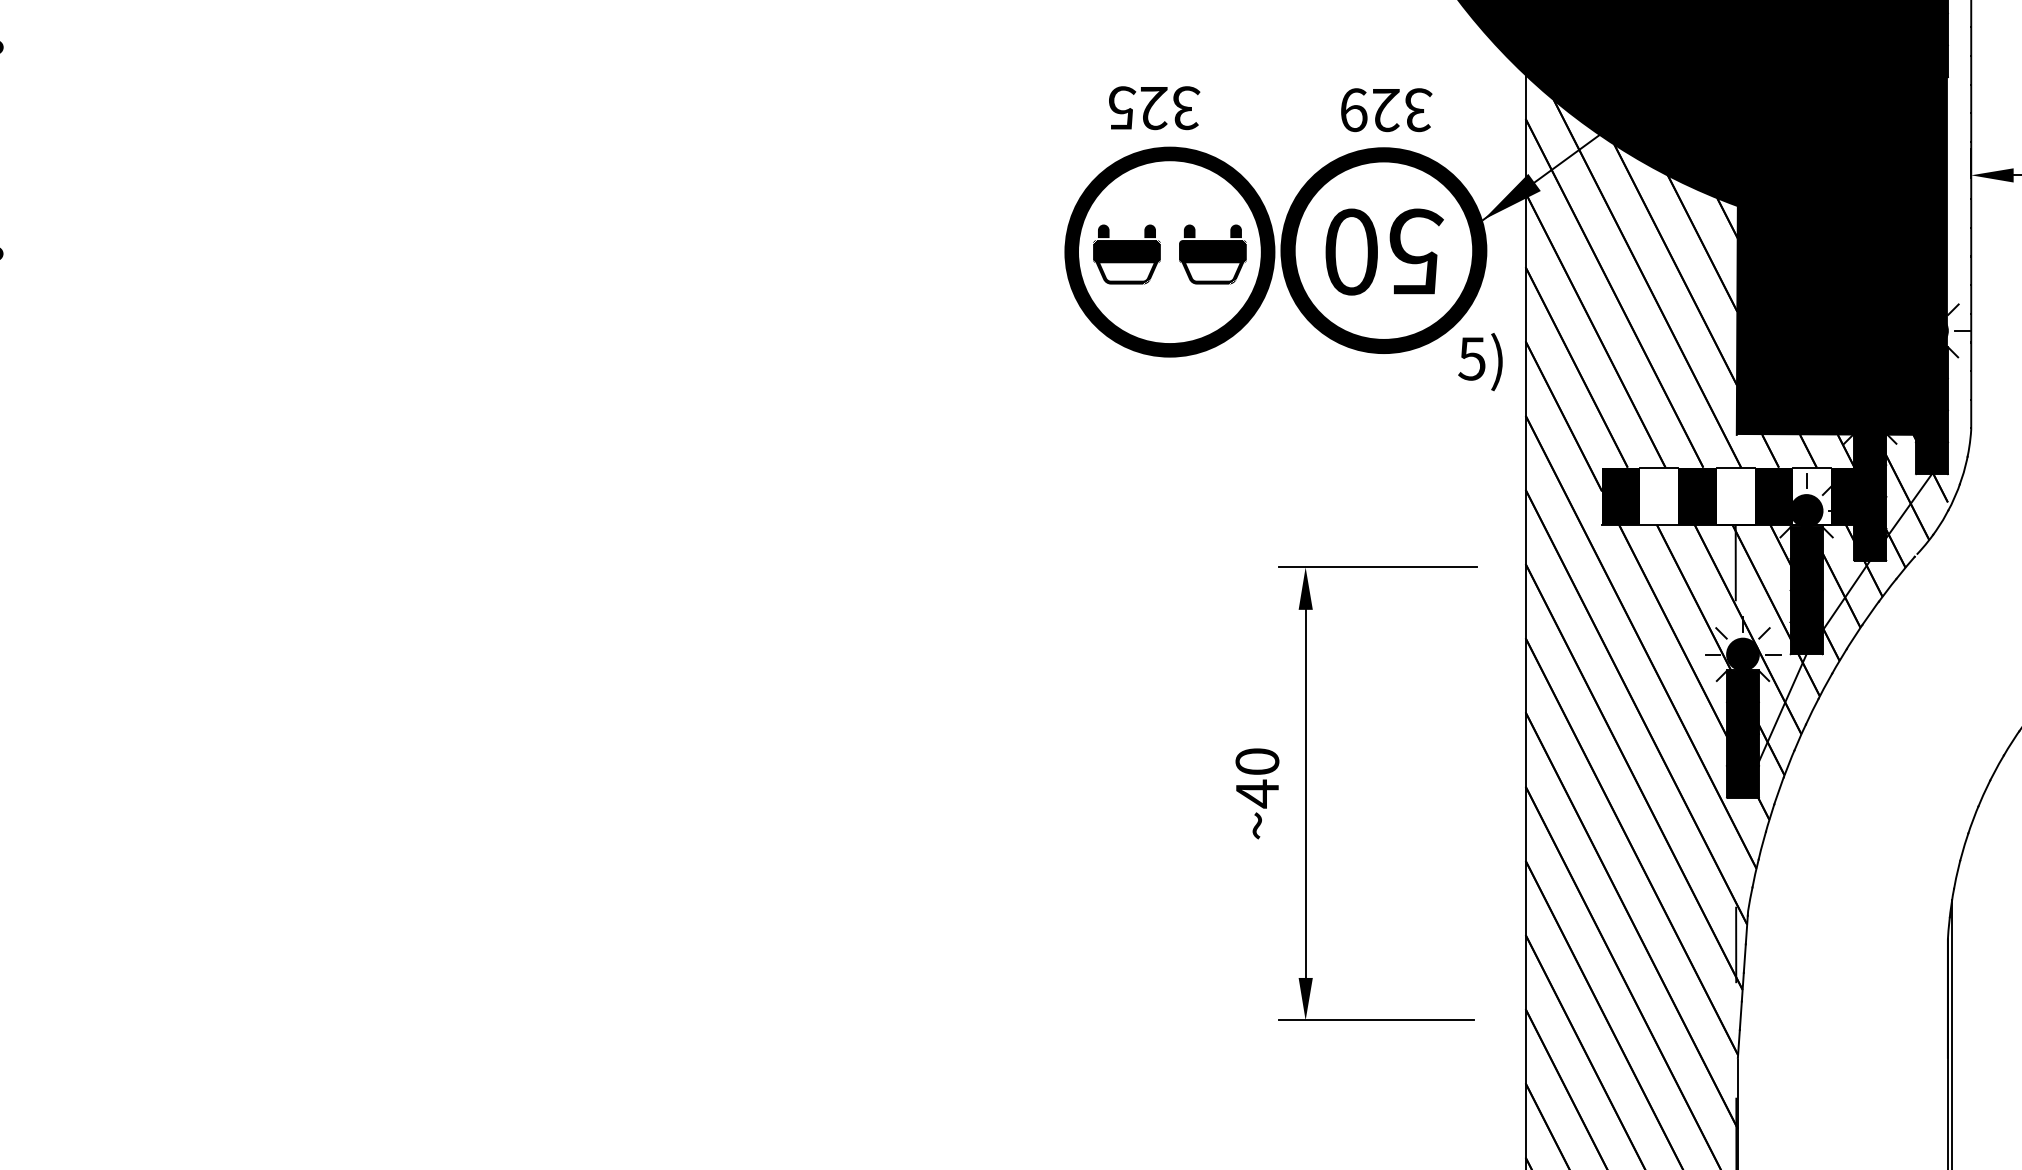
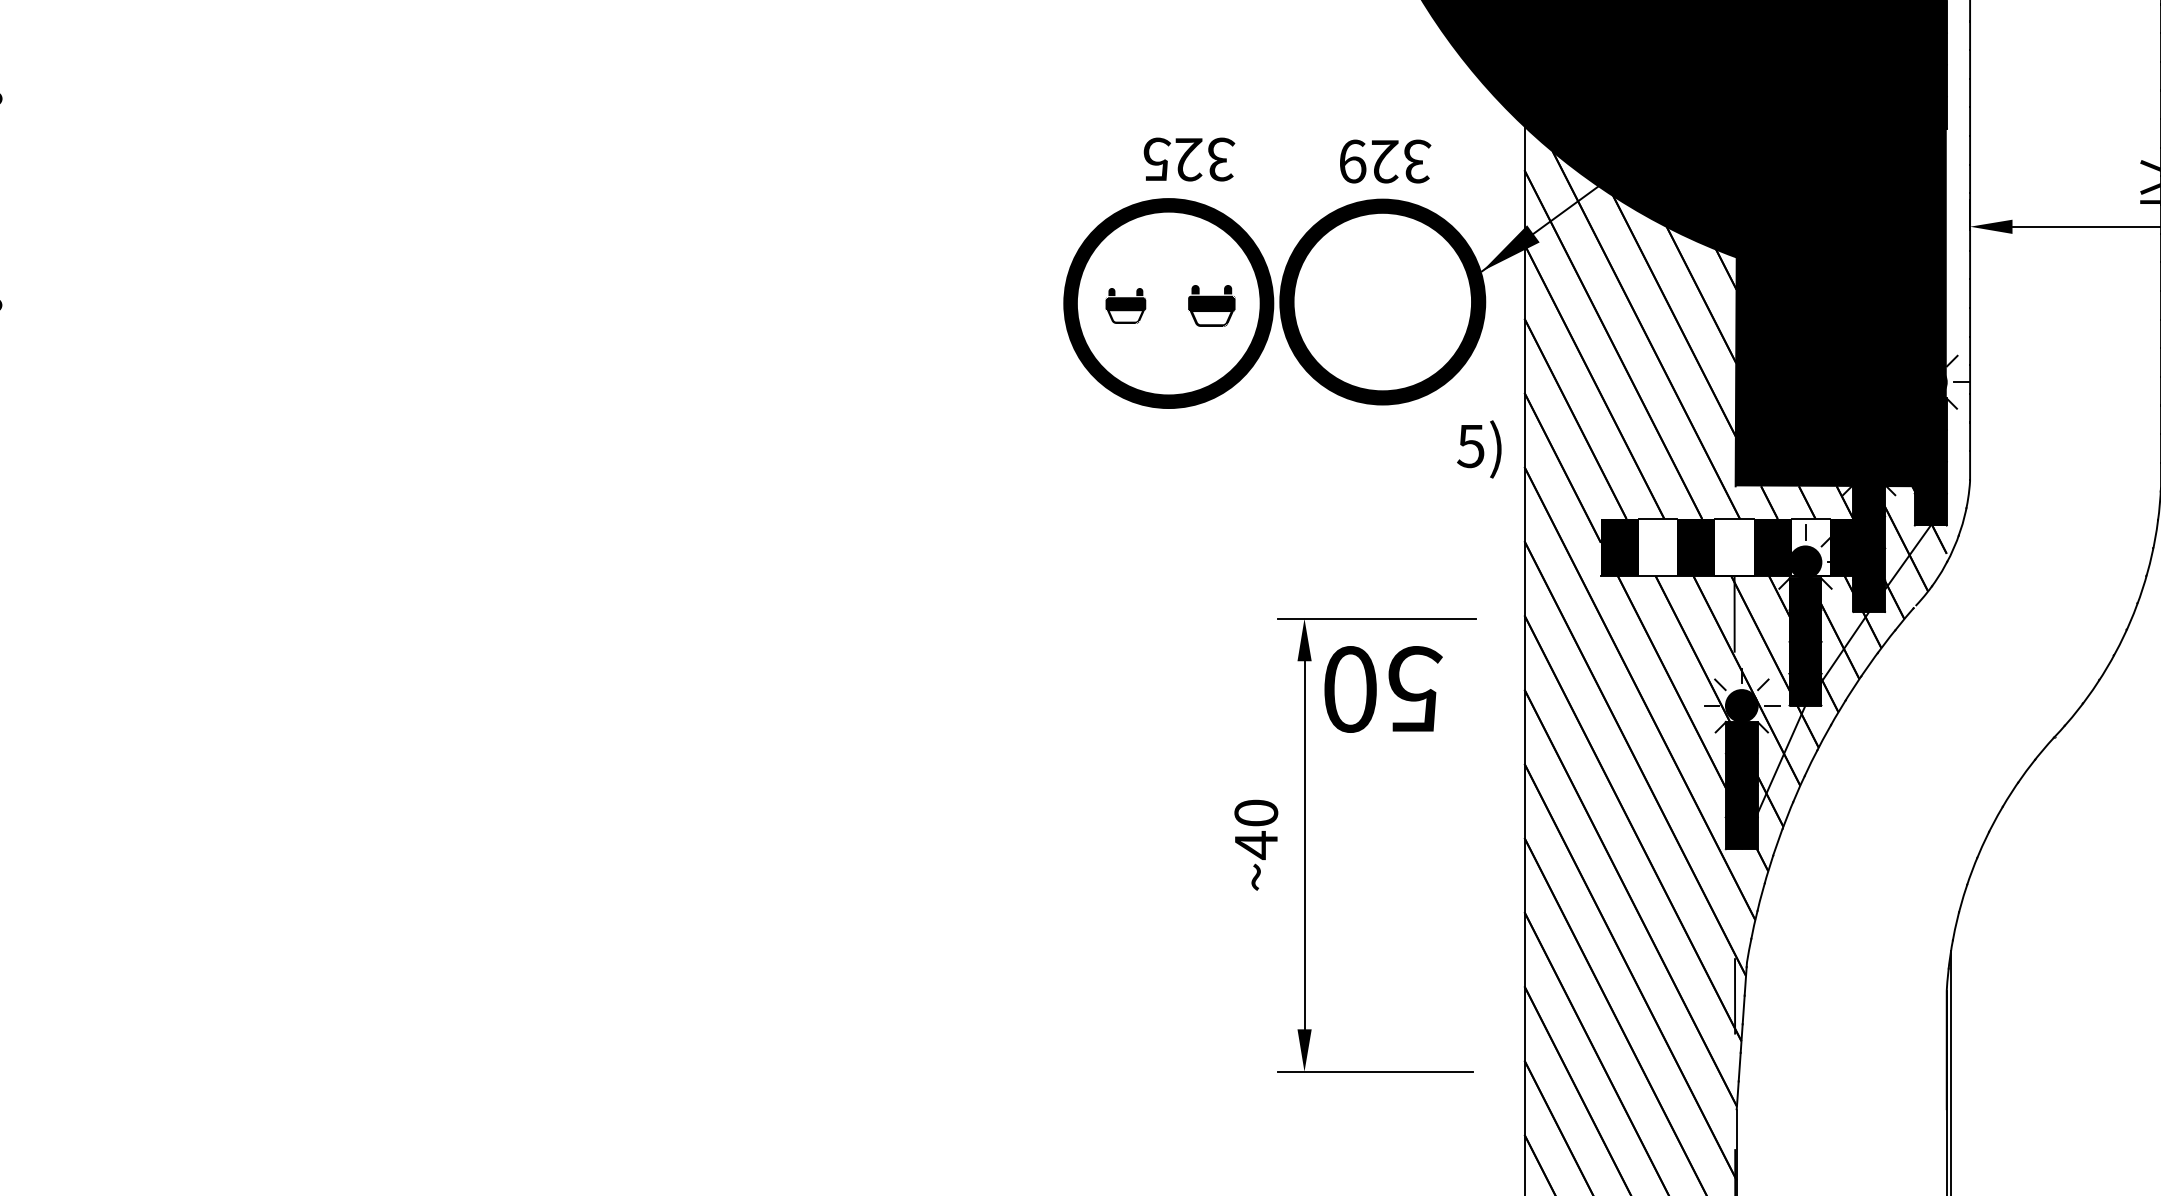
text: (1154, 108) -> (1189, 159), moved
text: (1384, 252) -> (1383, 689), moved
part: (1126, 254) -> (1125, 305), size x0.6
part: (1212, 254) -> (1211, 305), size x0.7
text: (1480, 362) -> (1479, 449), moved

